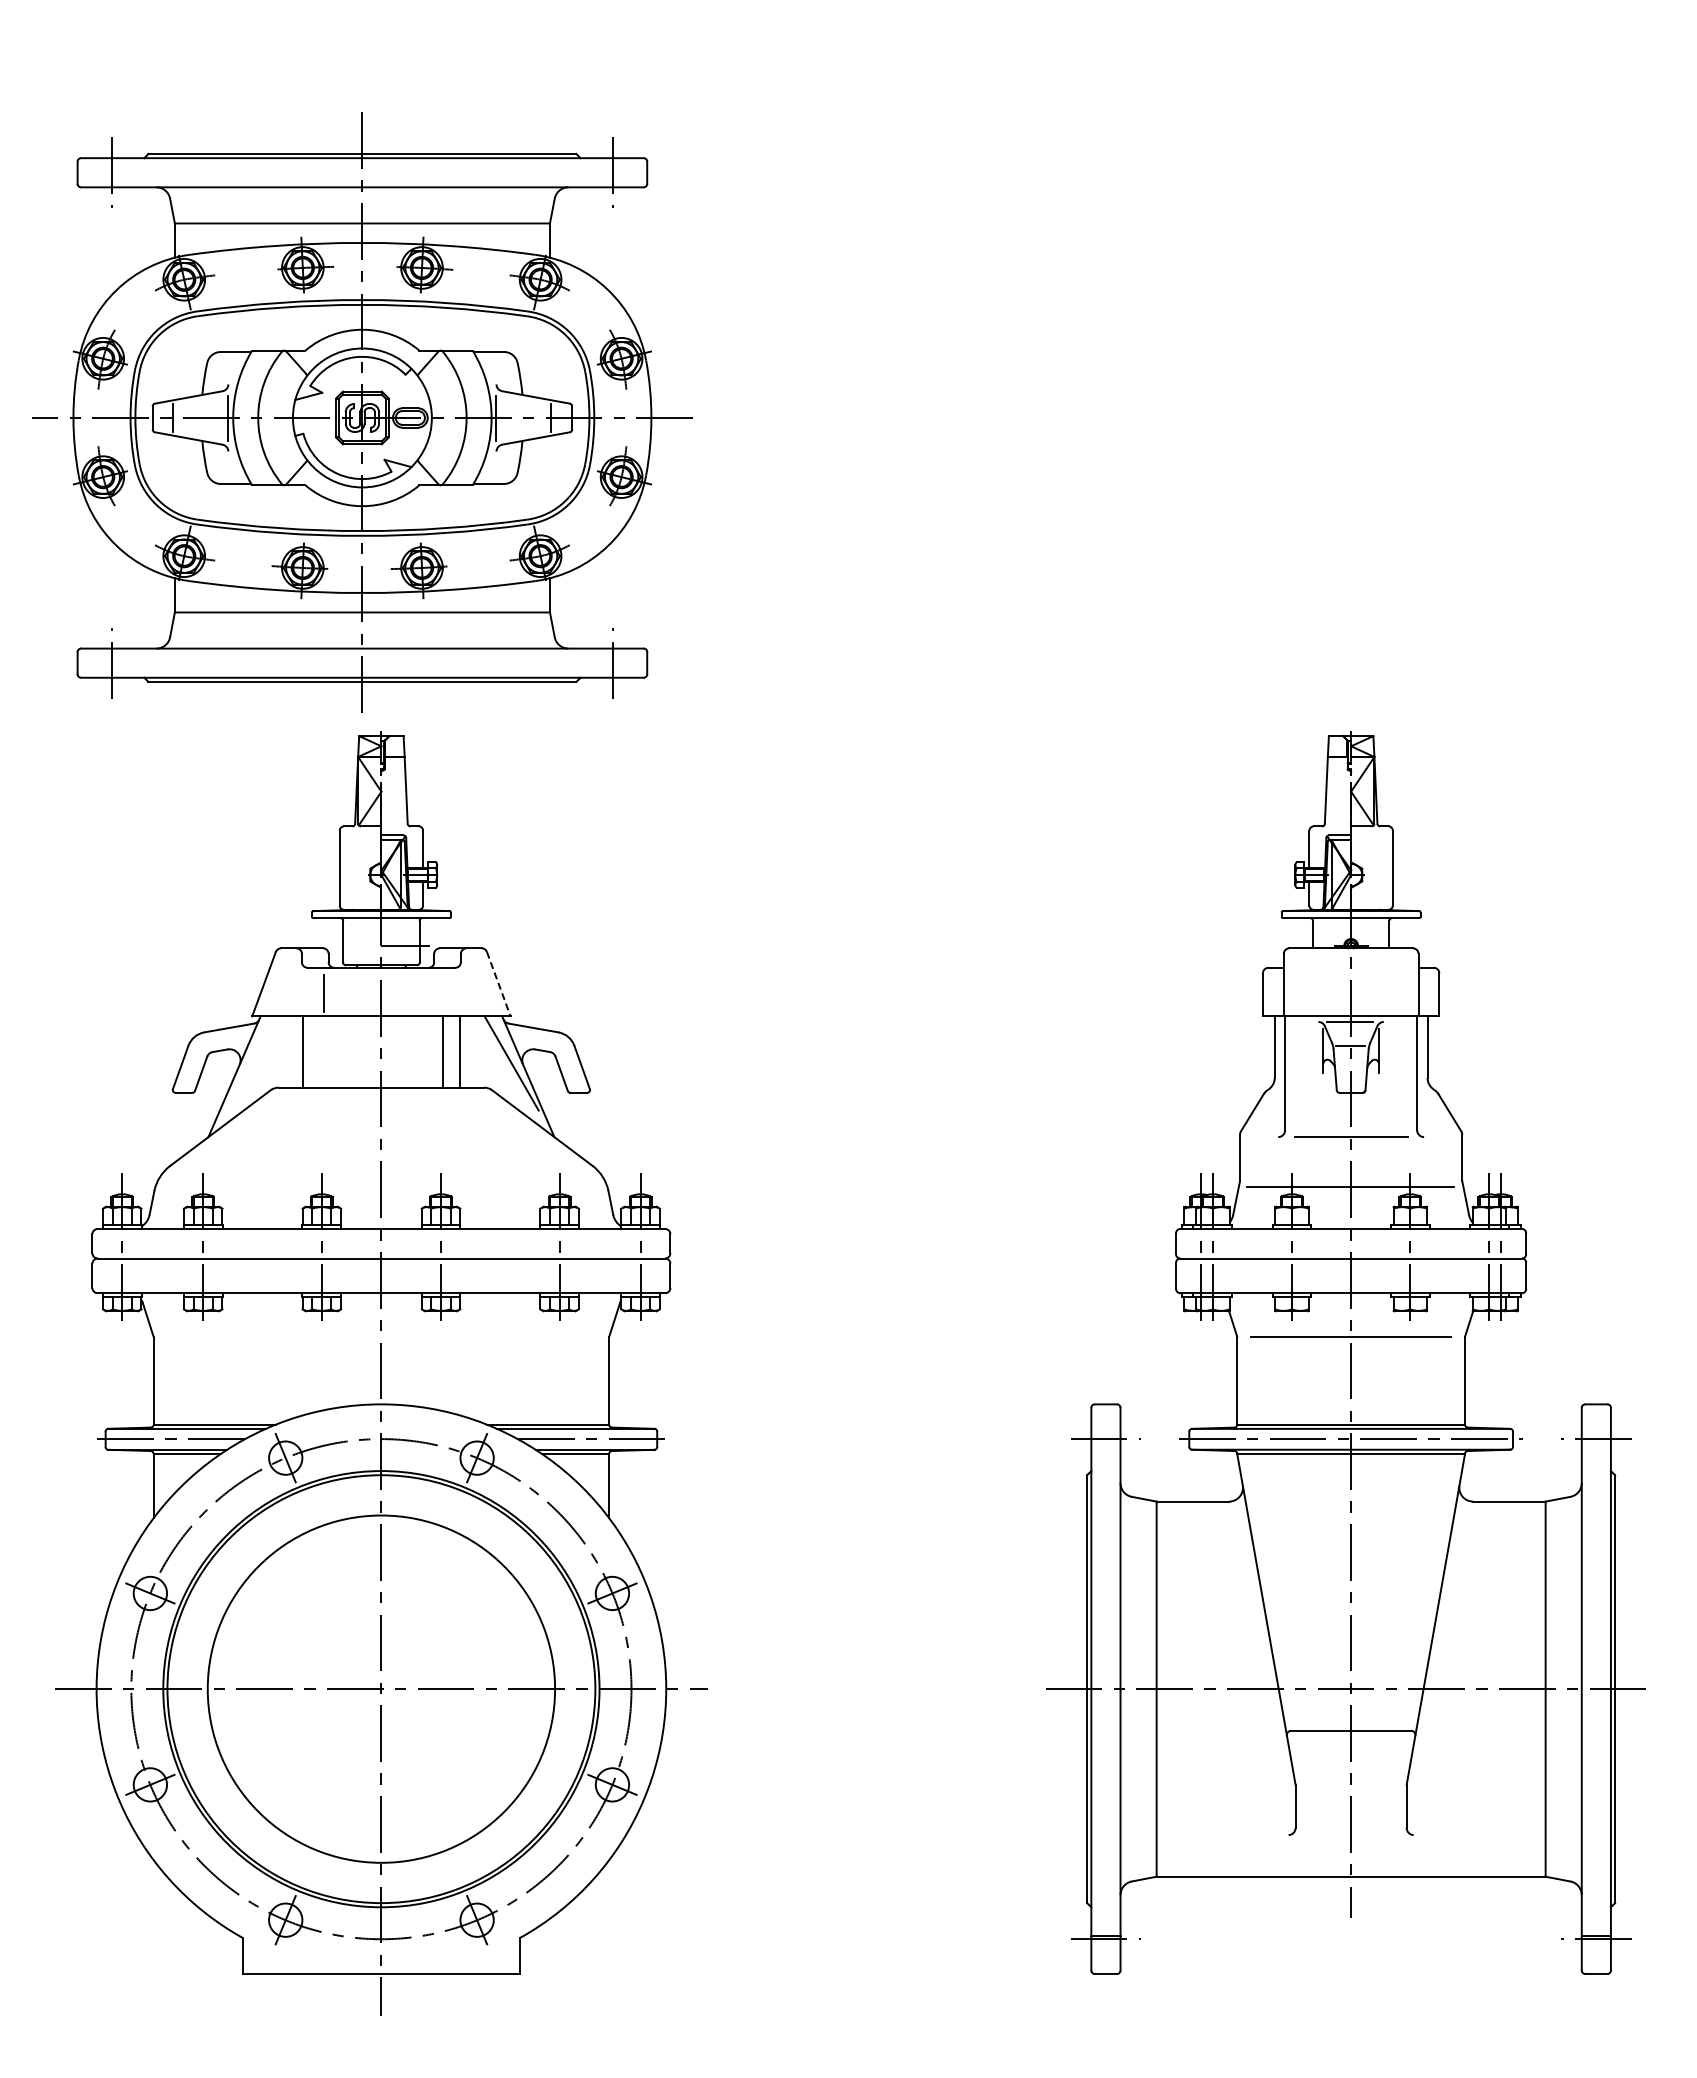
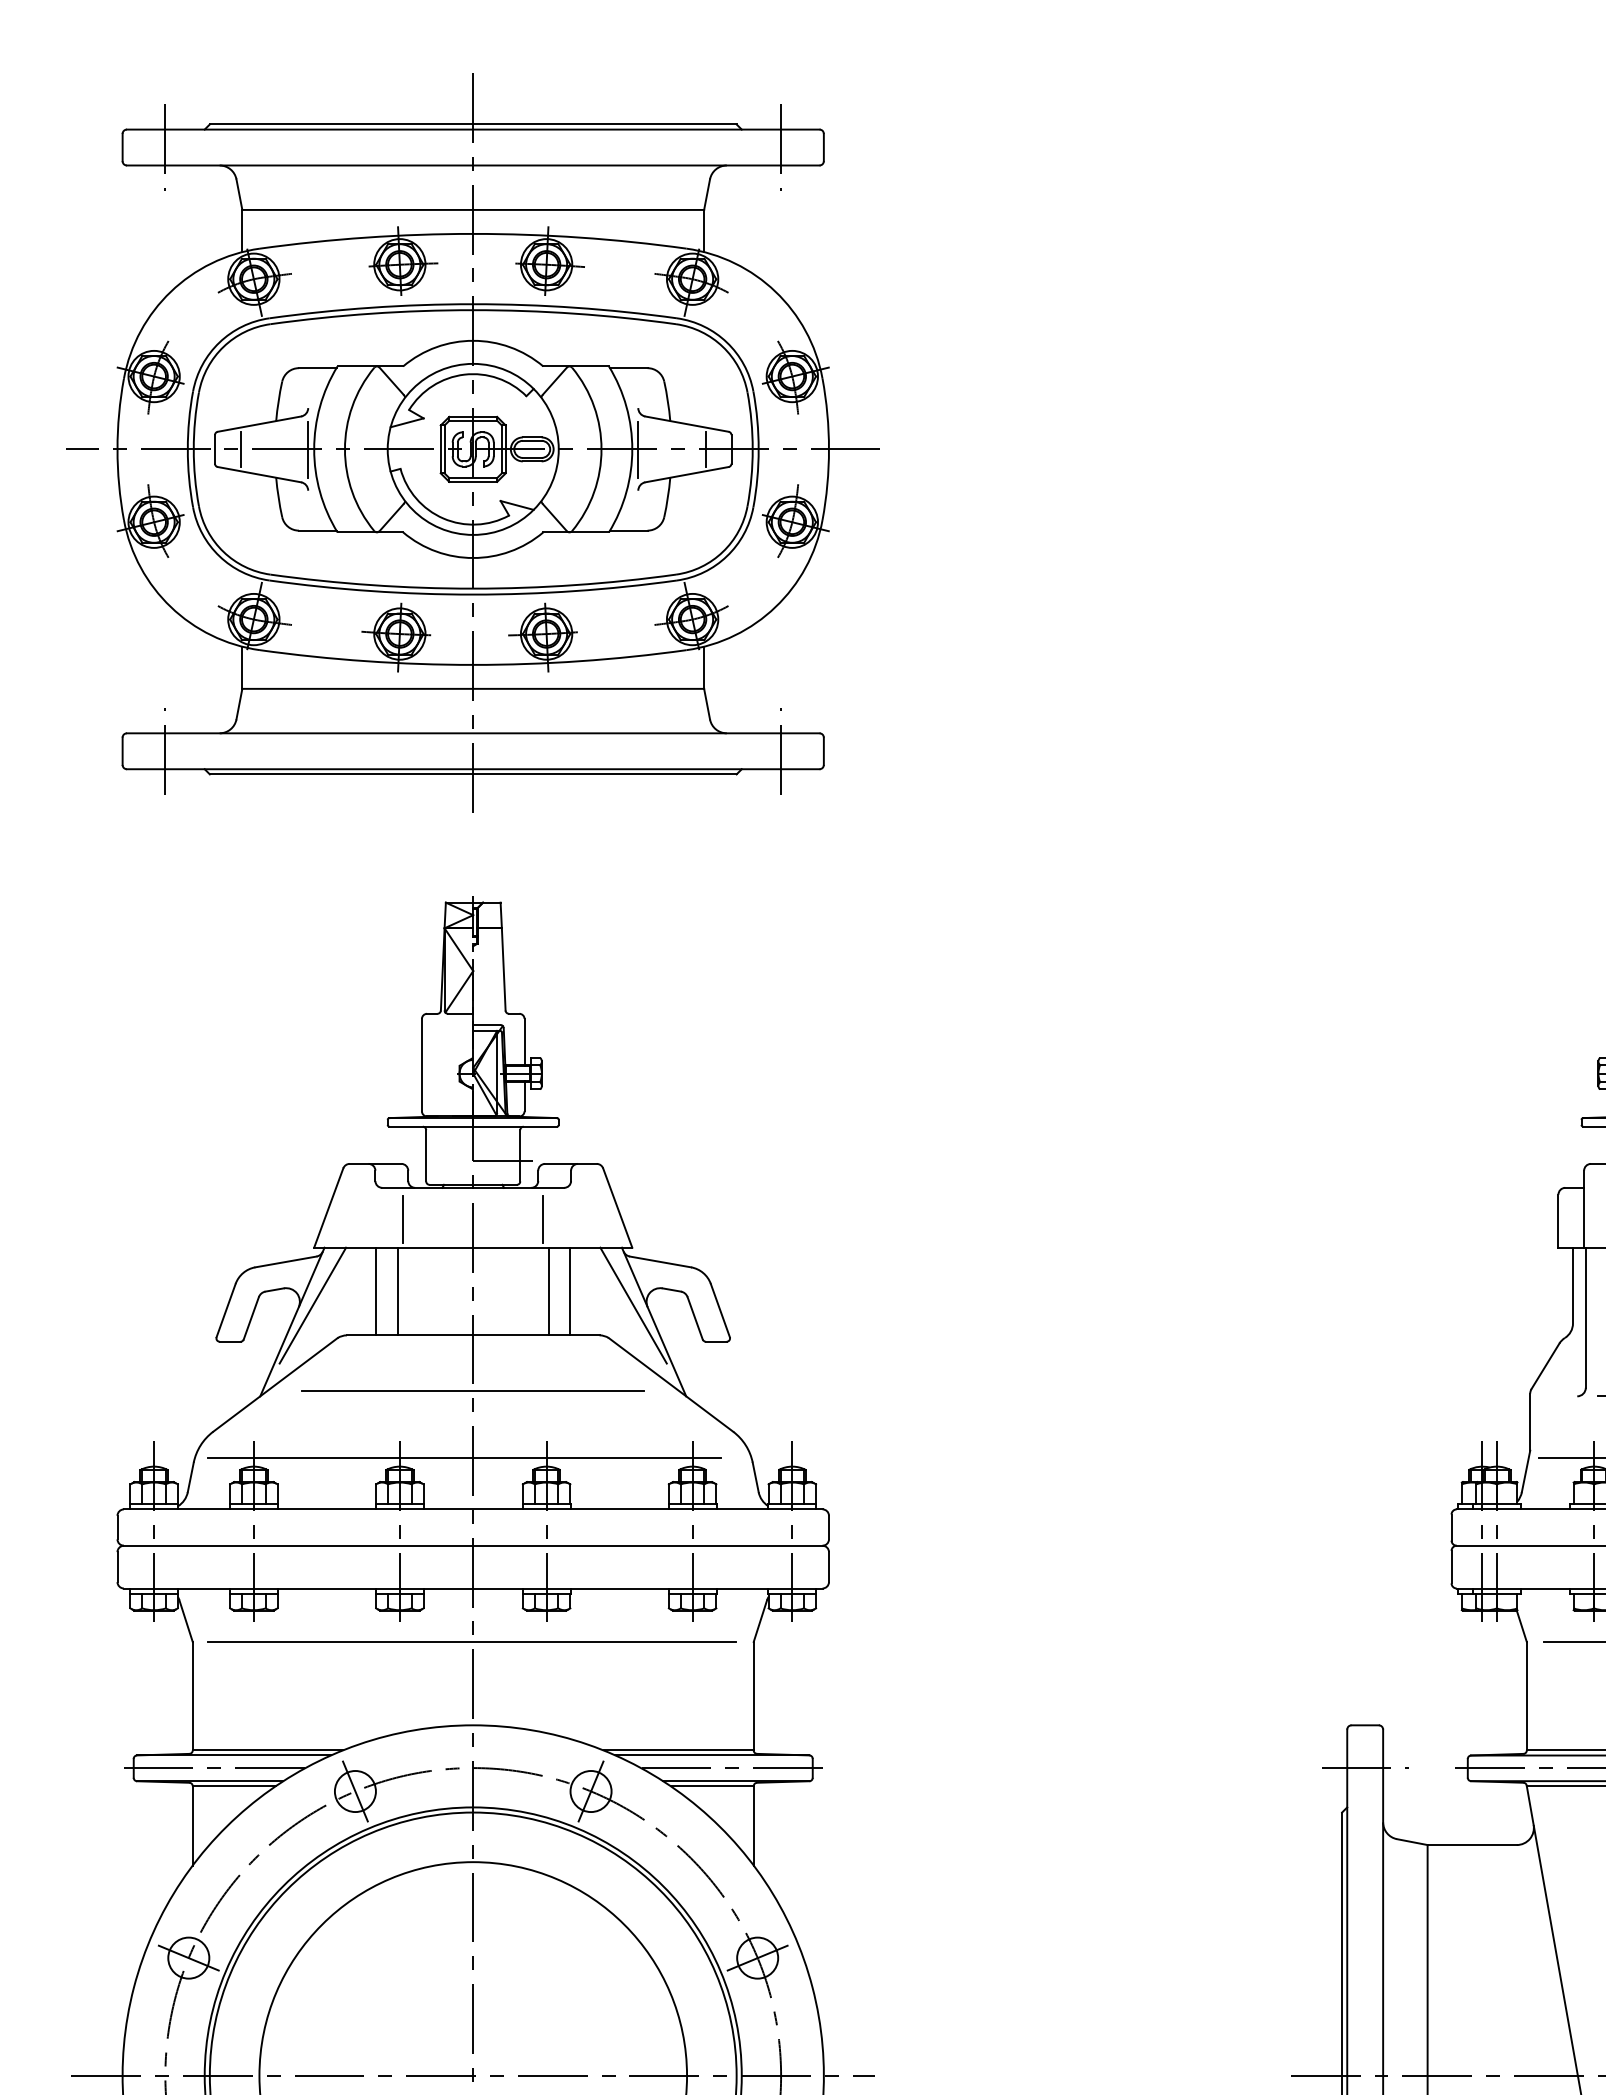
part: (362, 412) -> (473, 442), moved
line: (498, 984) -> (617, 1208), dashed -> solid
line: (438, 993) -> (543, 1219), added
line: (320, 1051) -> (398, 1290), added
line: (251, 1063) -> (313, 1305), added
line: (381, 1132) -> (473, 1390), added
line: (374, 1187) -> (464, 1458), added
line: (380, 1336) -> (472, 1641), added

